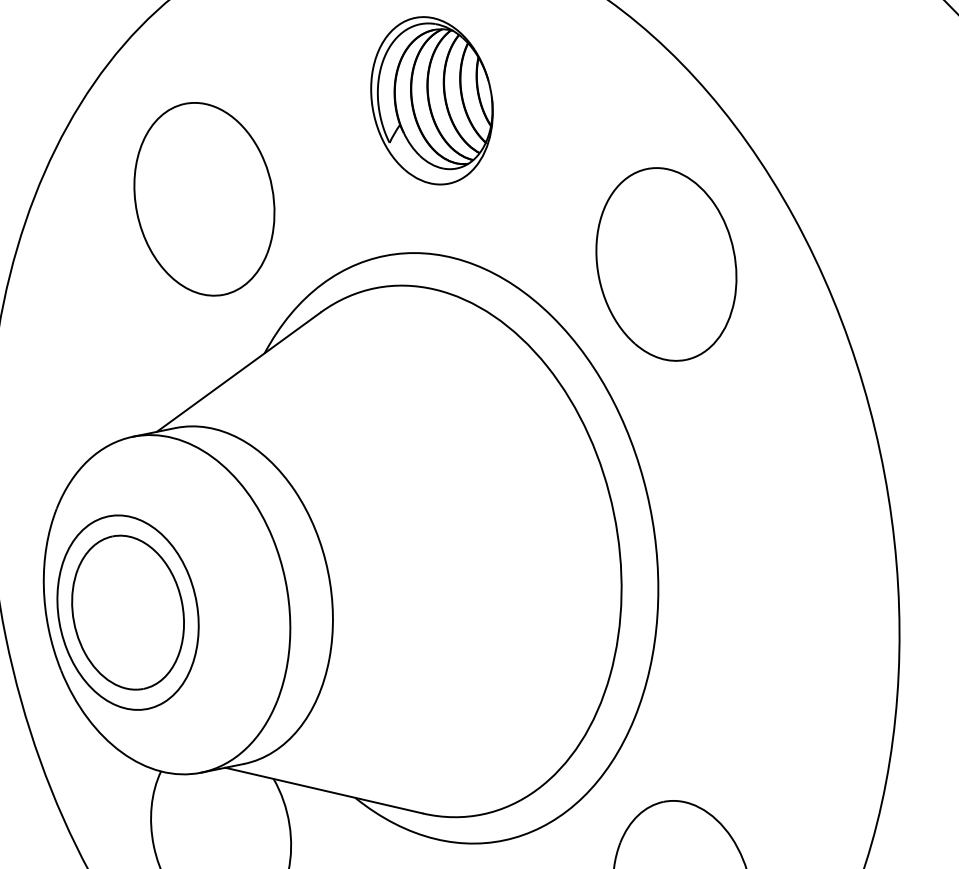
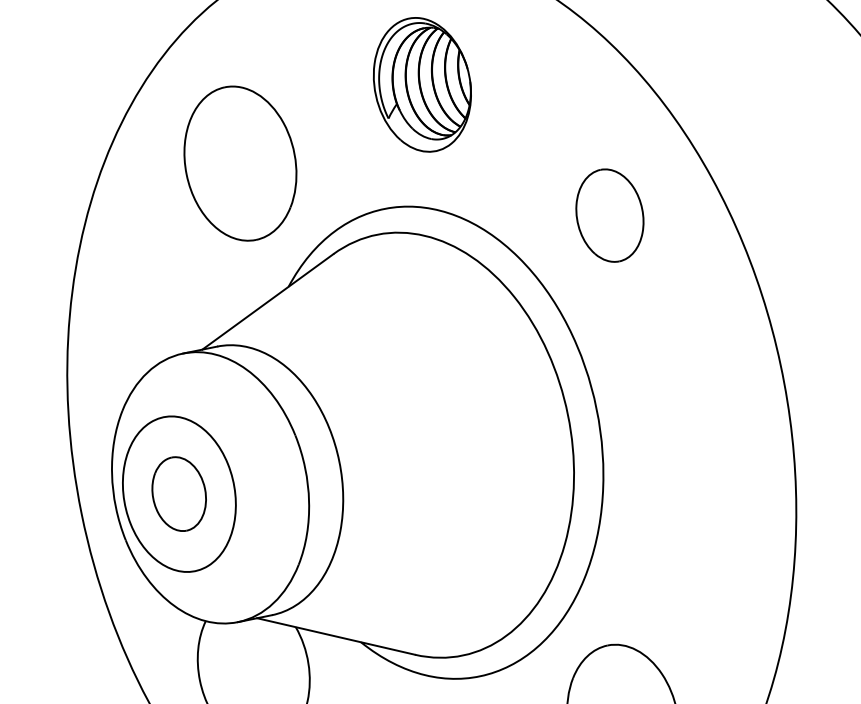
part: (665, 264) -> (609, 215), size x0.6
part: (126, 611) -> (178, 493), size x0.6

